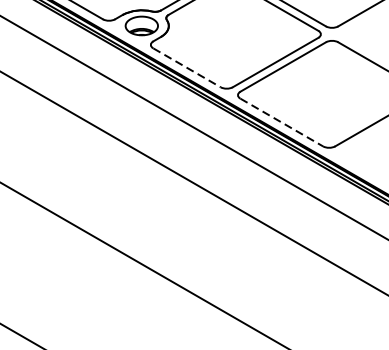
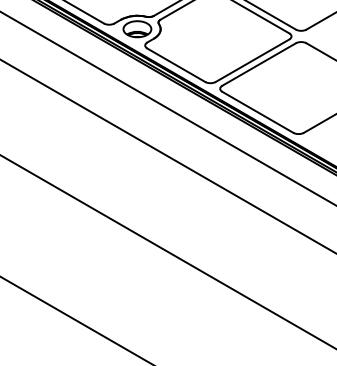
line: (187, 68) -> (176, 65), dashed -> solid
line: (282, 122) -> (258, 112), dashed -> solid

